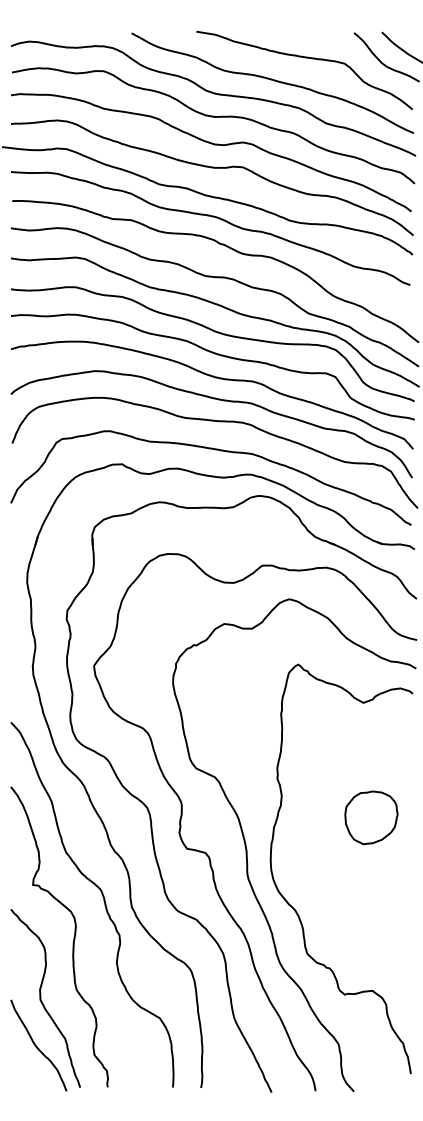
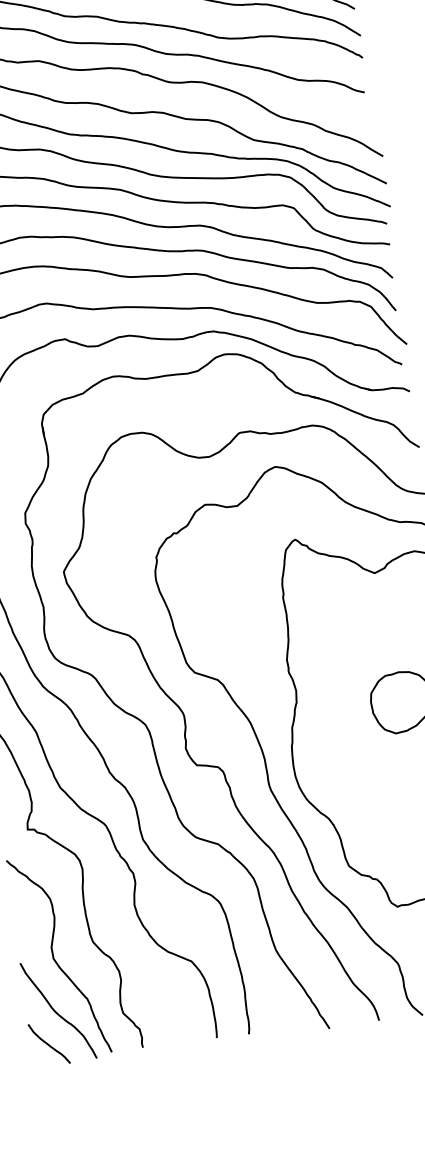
curve: (26, 1072) -> (48, 1043), added

